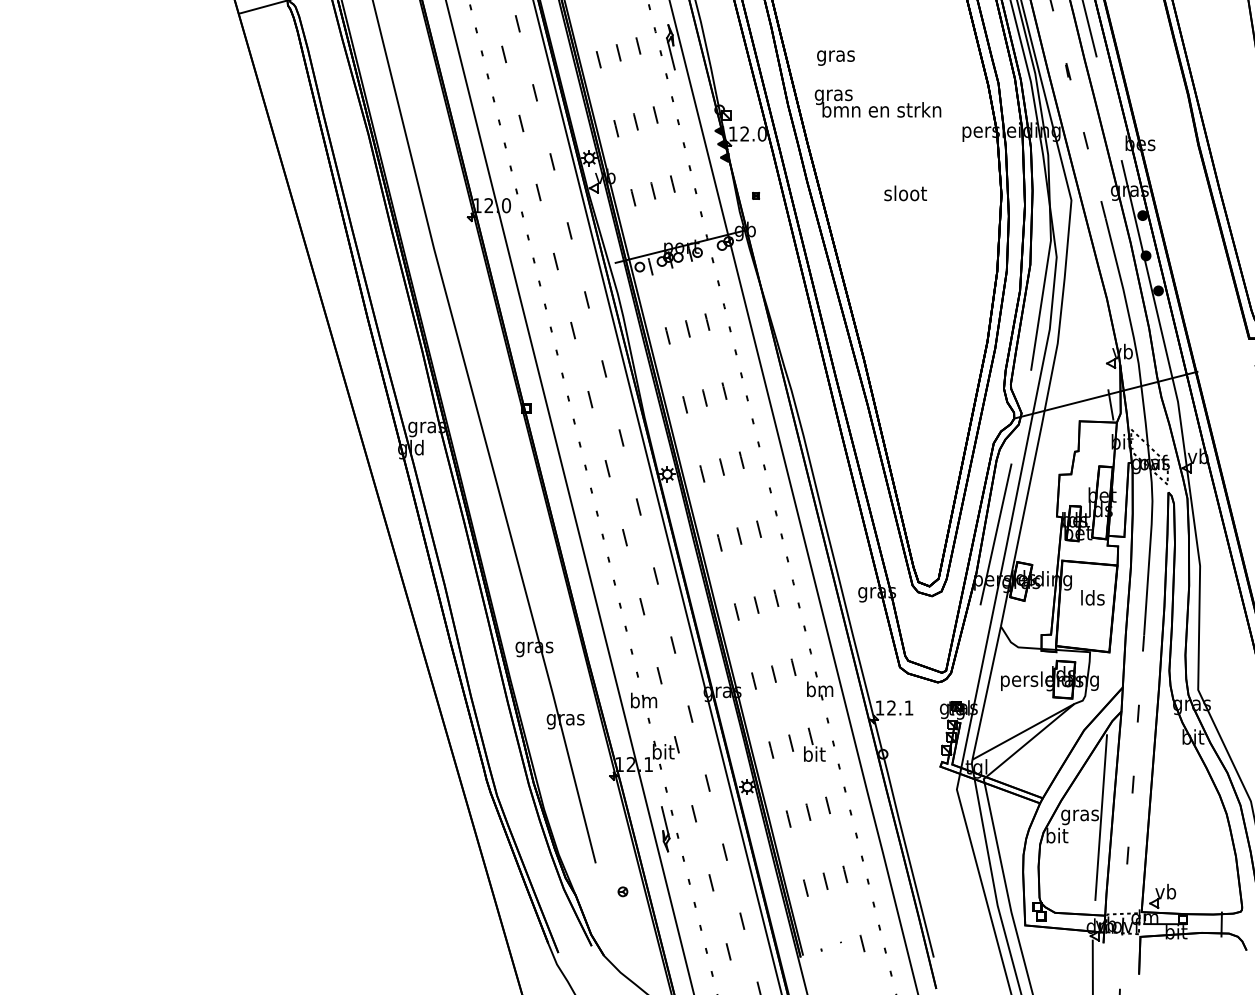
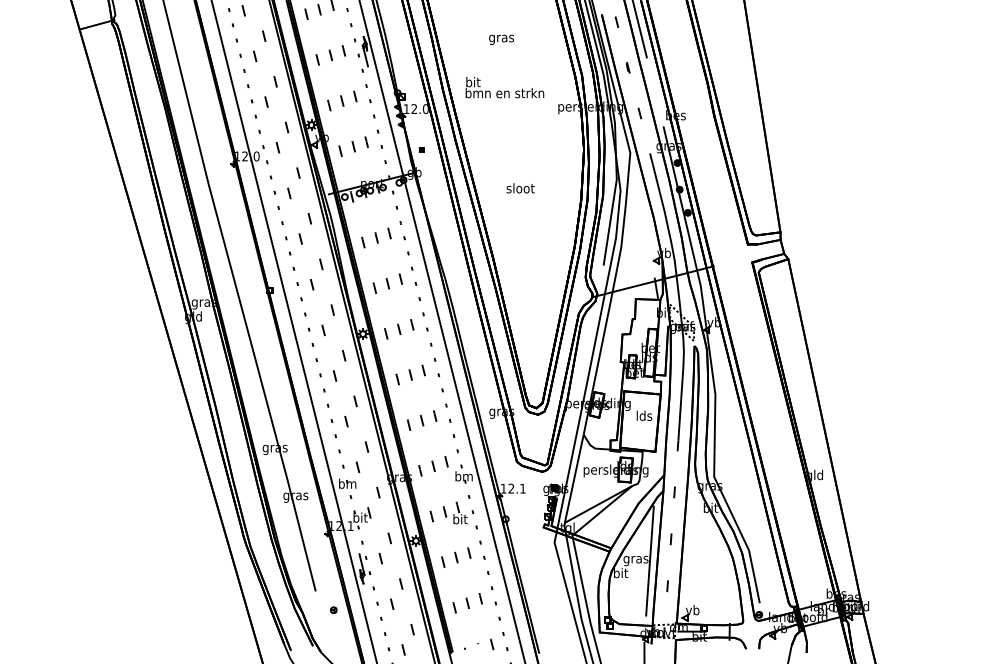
text: (835, 57) -> (501, 39), moved
text: (832, 95) -> (472, 83), gras -> bit
text: (905, 193) -> (520, 188), moved
line: (996, 533) -> (580, 373), removed

